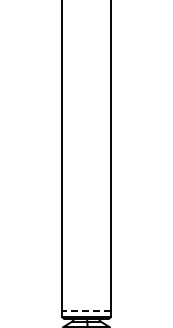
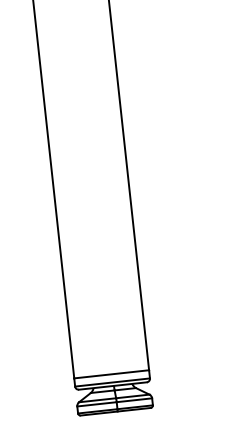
line: (86, 311) -> (111, 374), dashed -> solid

